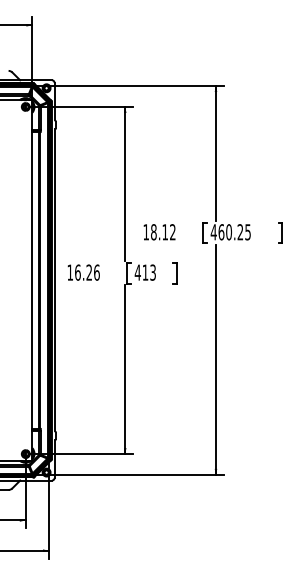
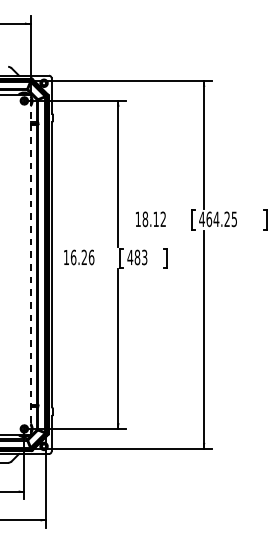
text: (228, 232) -> (215, 219), 460.25 -> 464.25
text: (145, 272) -> (137, 257), 413 -> 483
line: (32, 280) -> (30, 264), solid -> dashed

